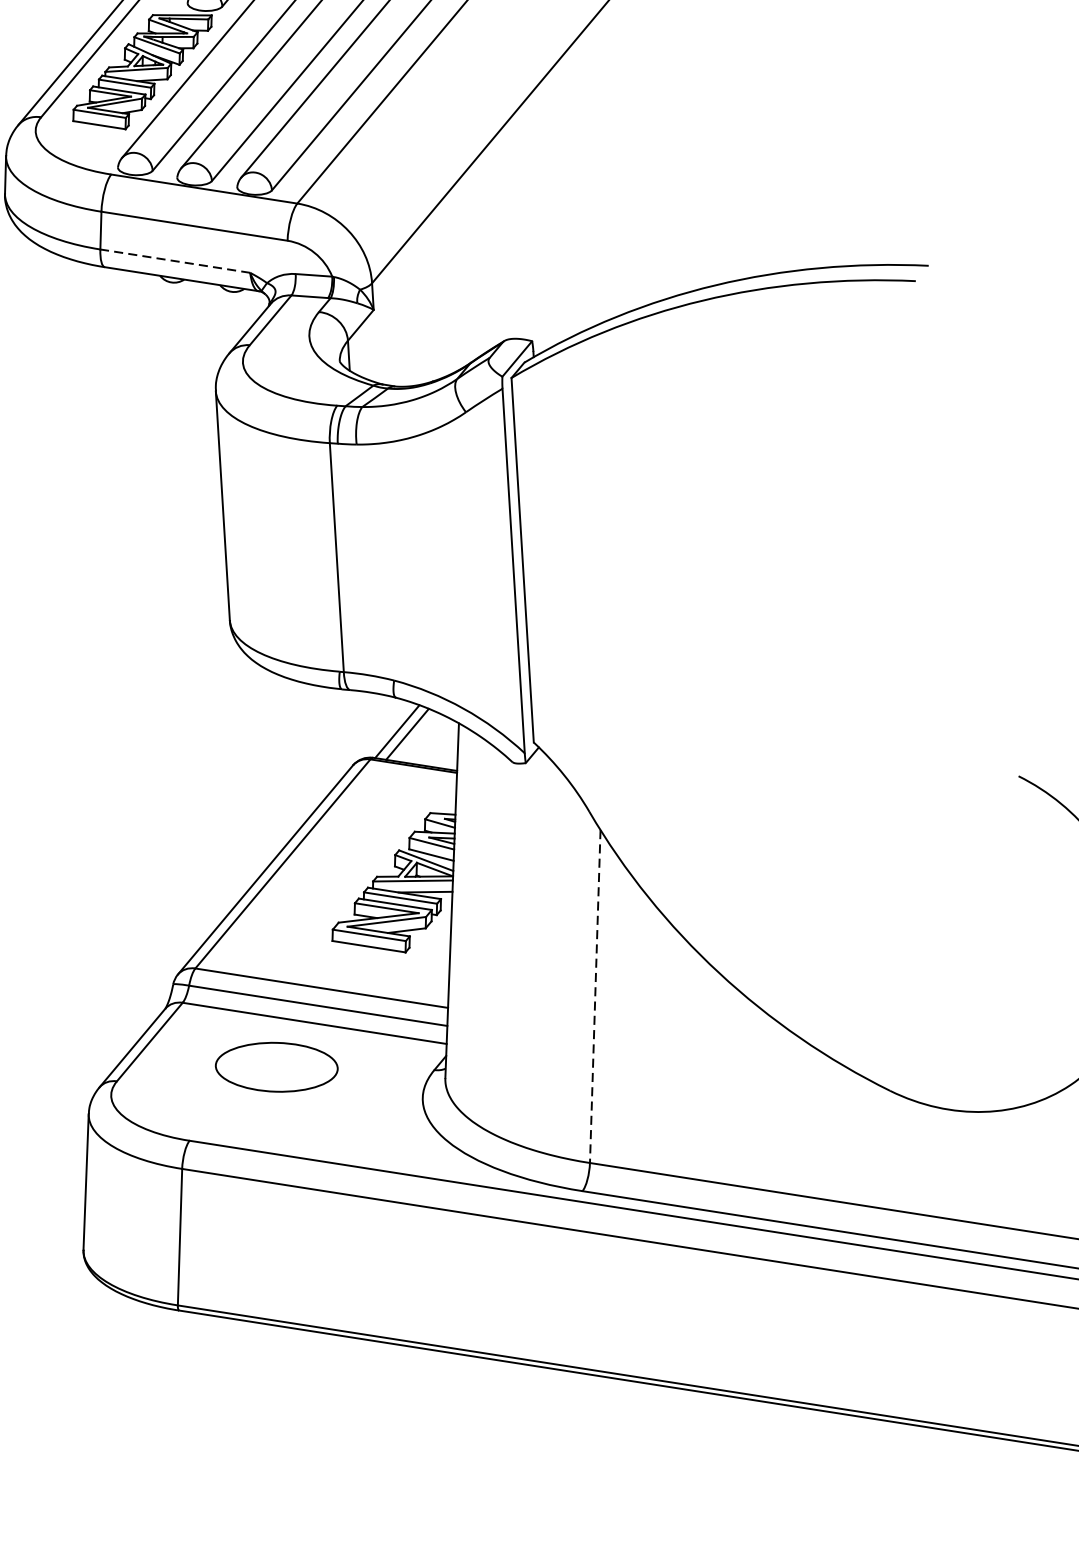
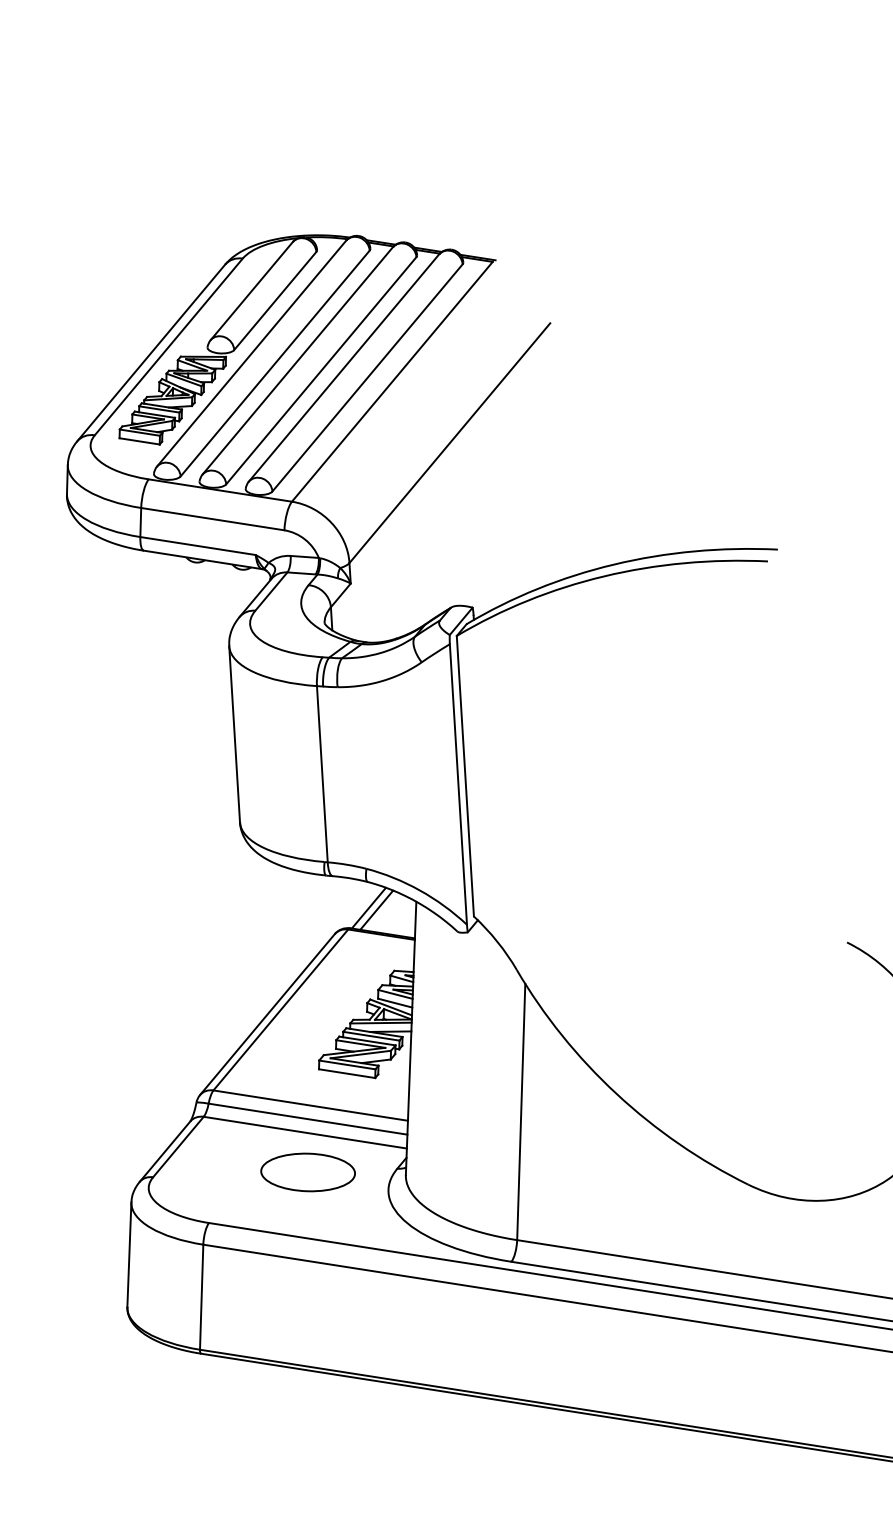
line: (174, 260) -> (197, 545), dashed -> solid
line: (595, 997) -> (521, 1112), dashed -> solid
part: (275, 1067) -> (307, 1172), moved

